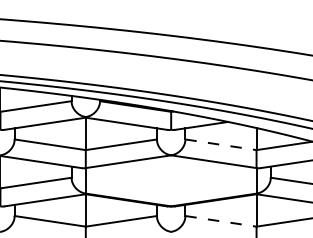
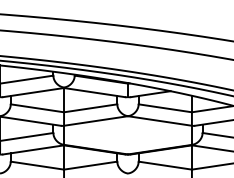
line: (220, 144) -> (164, 108), dashed -> solid
line: (220, 221) -> (164, 165), dashed -> solid

